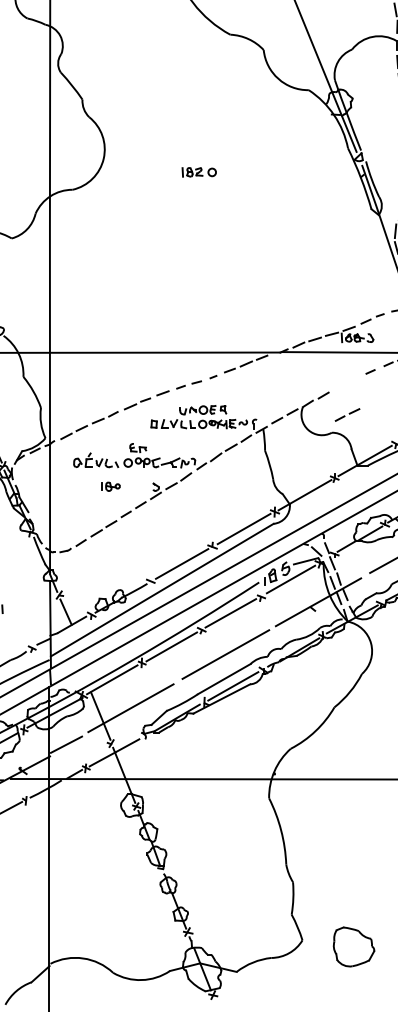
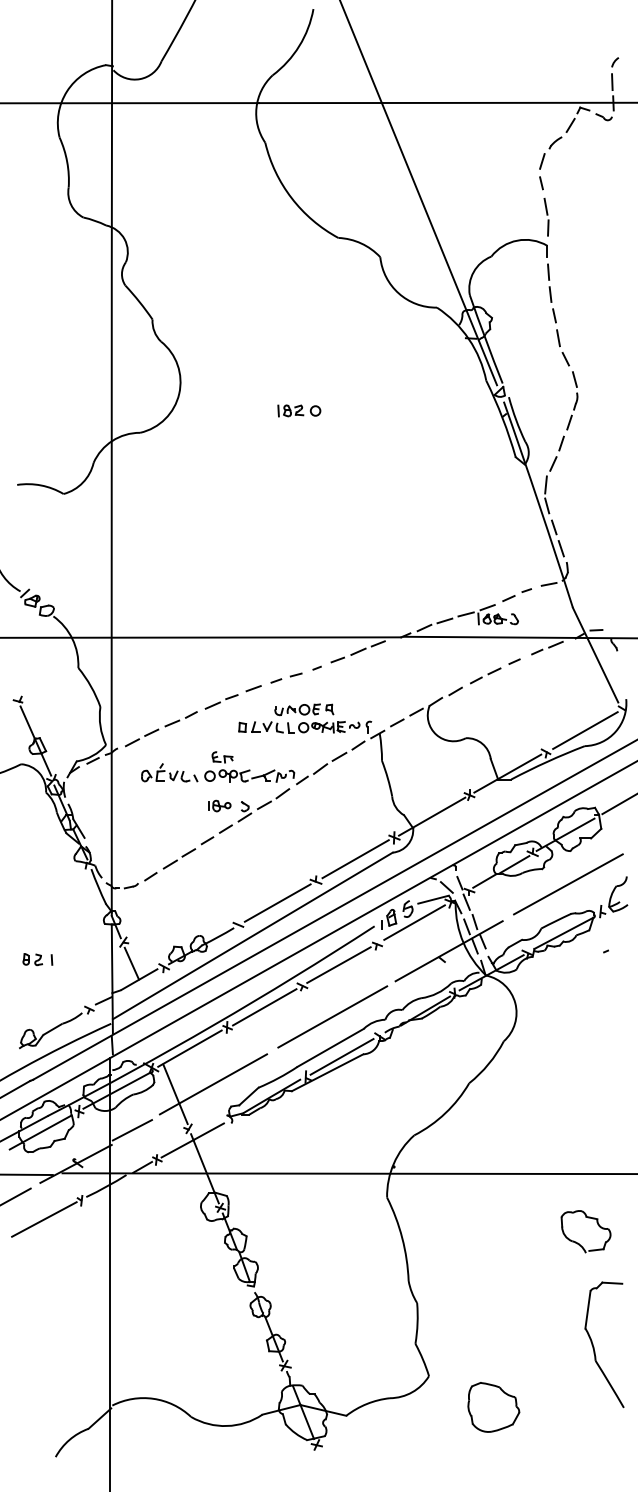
line: (349, 413) -> (487, 674), moved
part: (111, 486) -> (219, 805), moved
part: (353, 947) -> (493, 1407), moved

